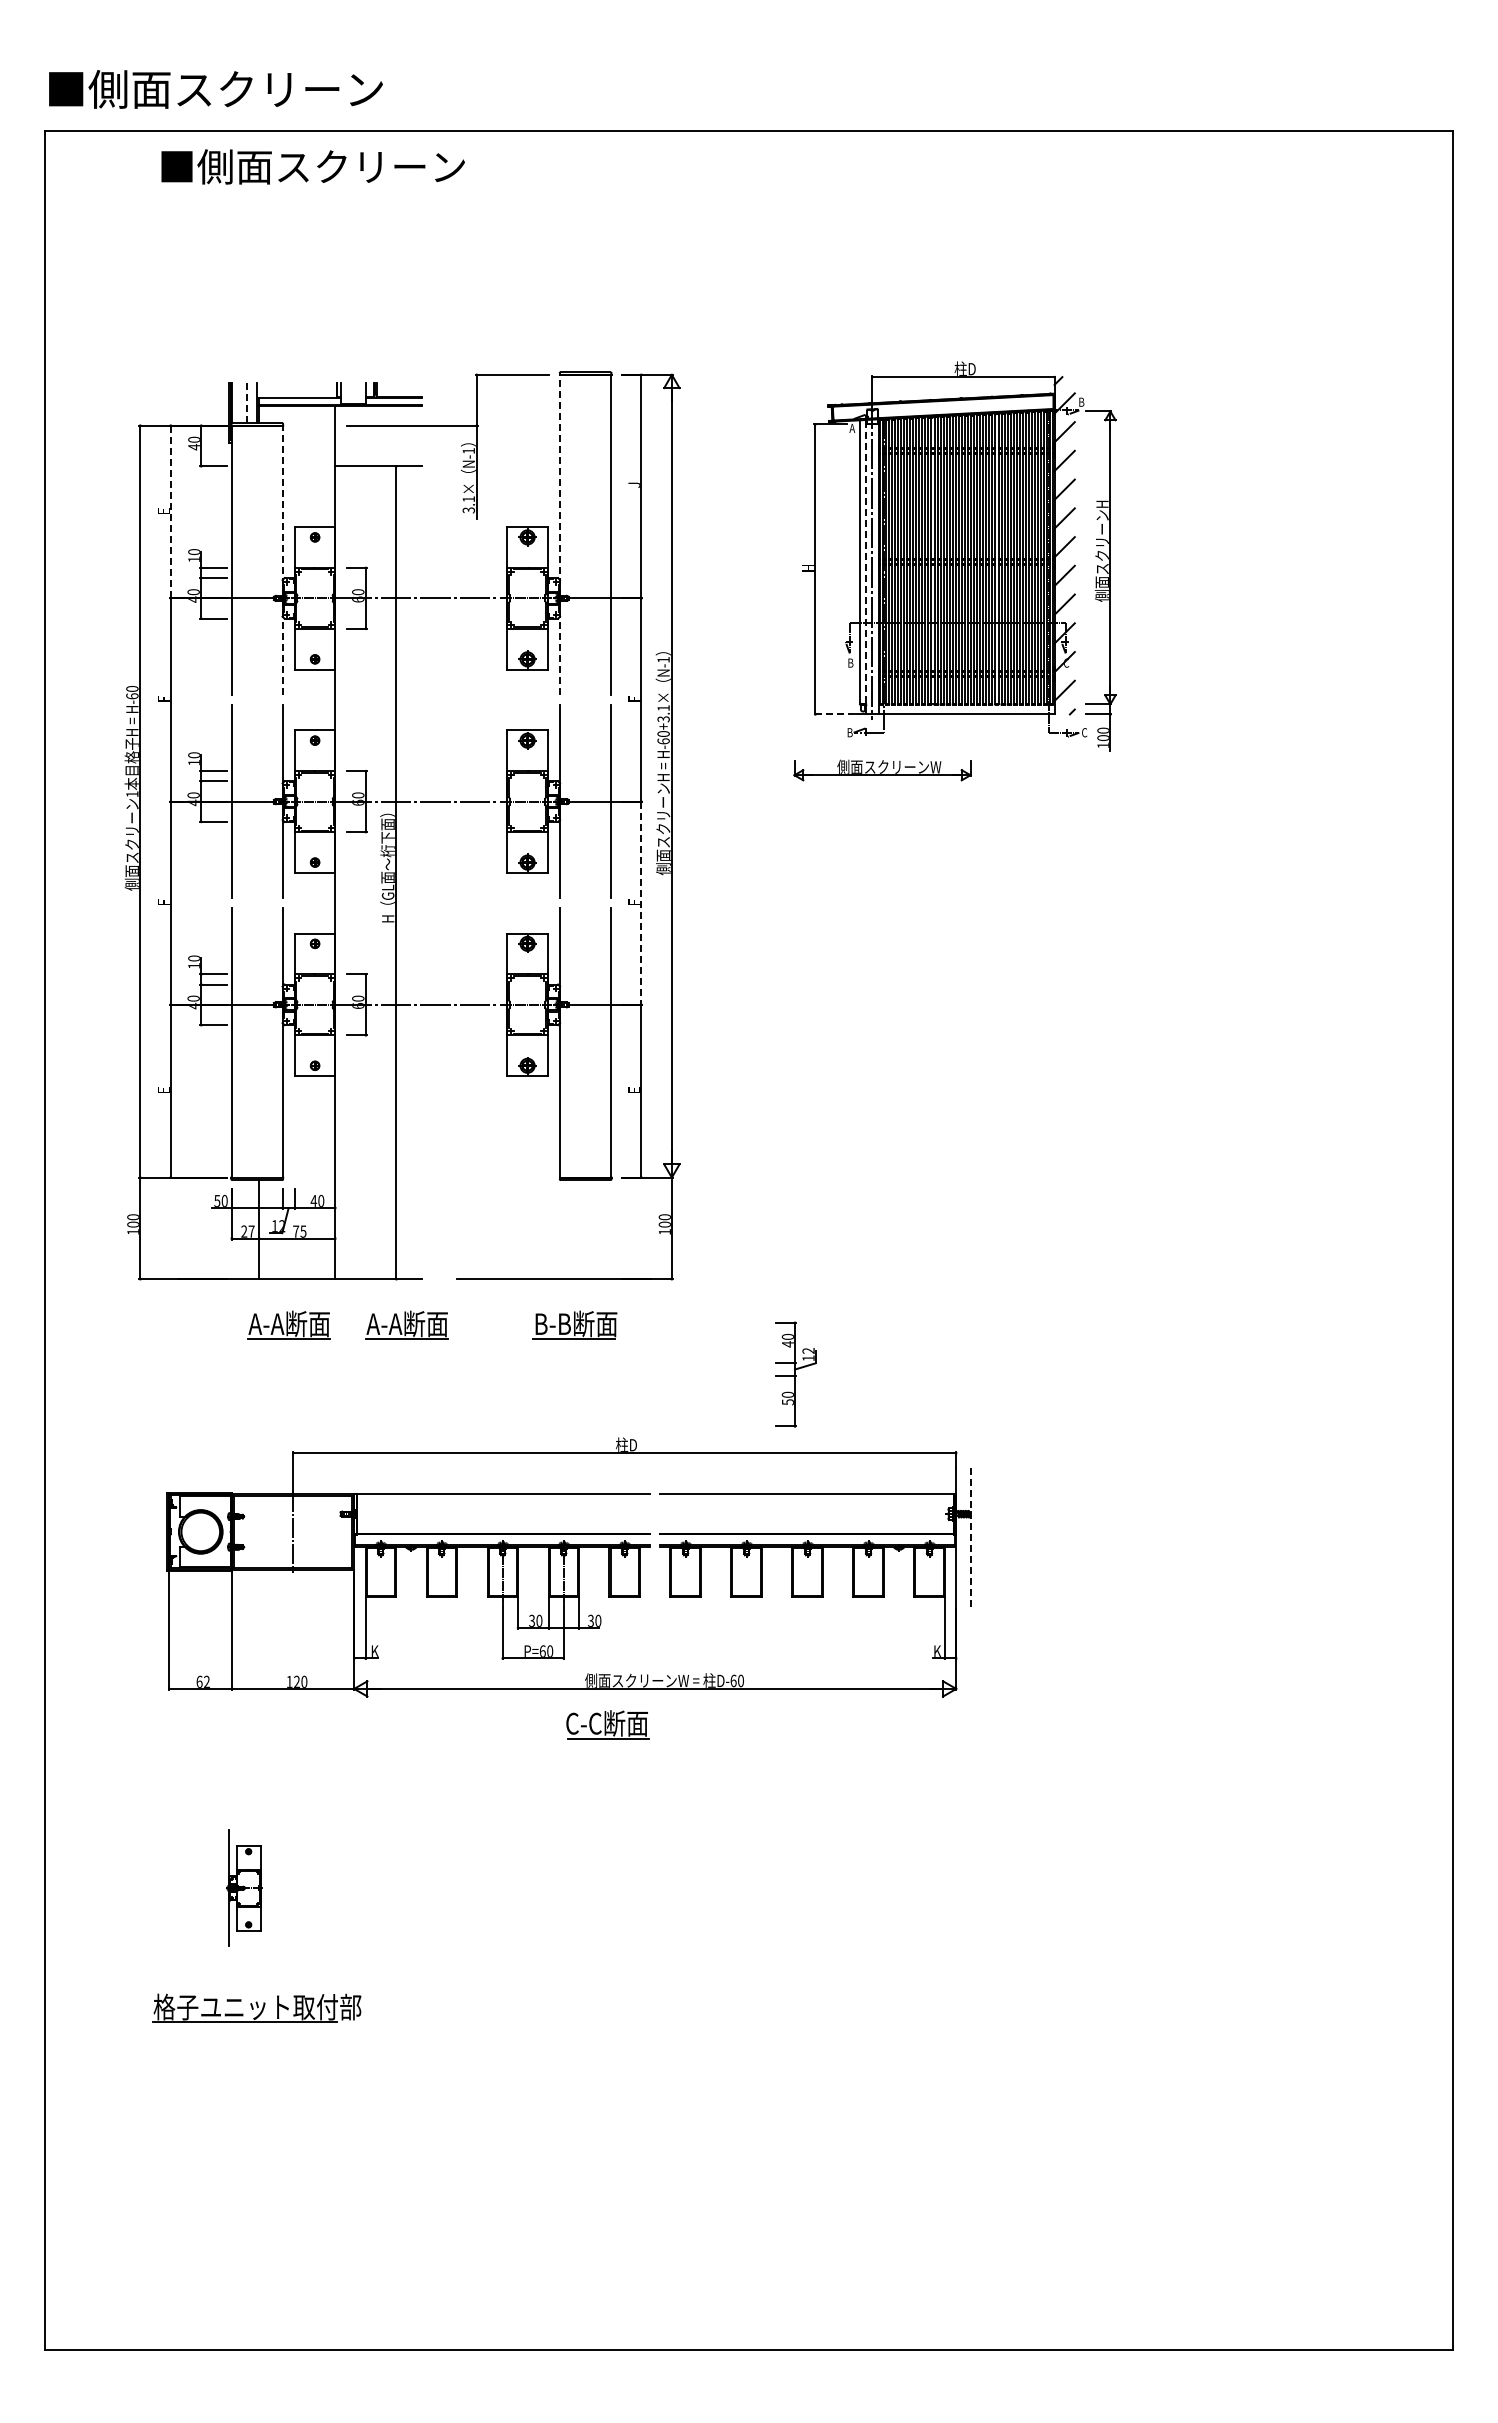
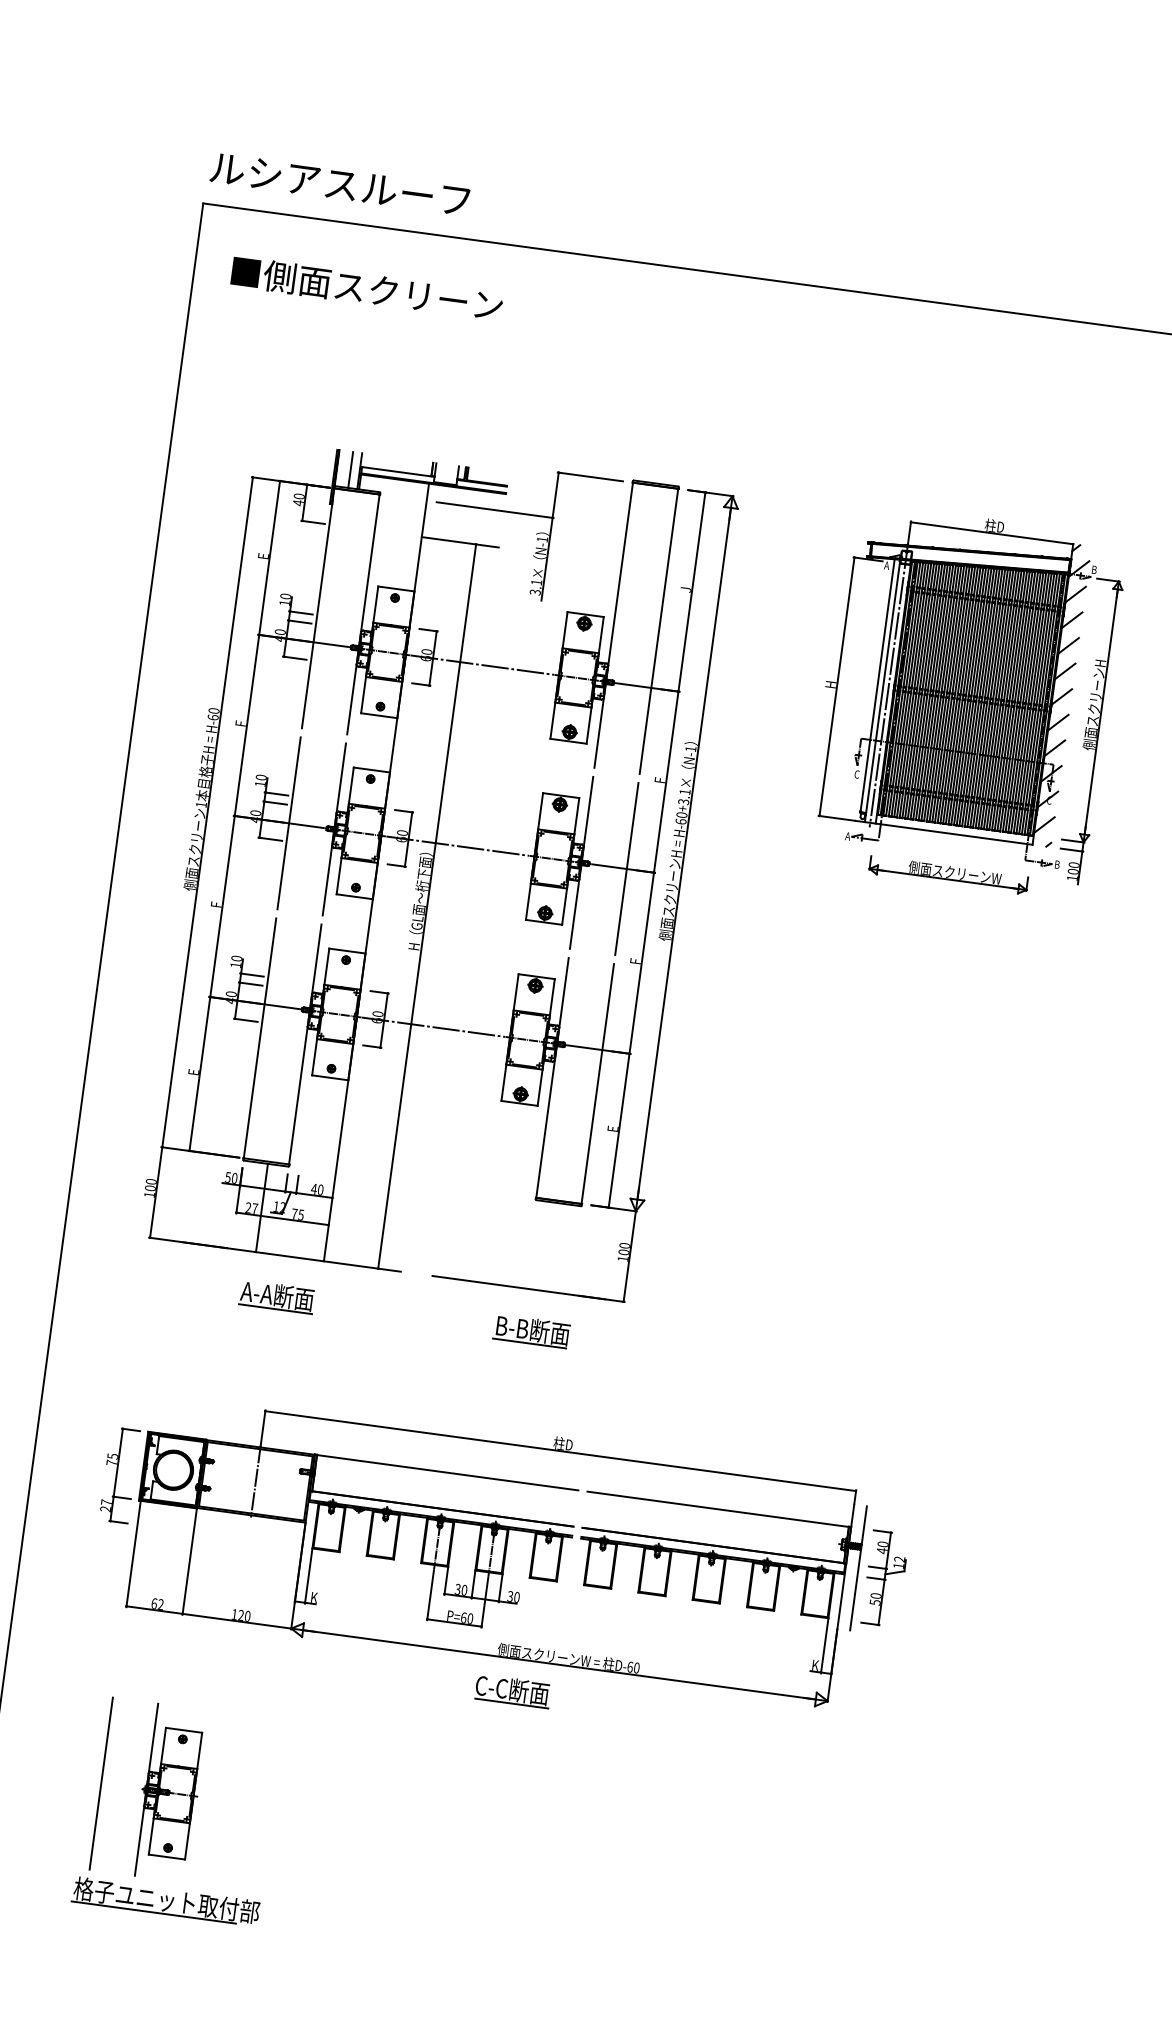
text: (215, 89) -> (360, 186), ■側面スクリーン -> ルシアスルーフ
text: (312, 166) -> (366, 288), moved
line: (247, 402) -> (351, 469), dashed -> solid
line: (170, 512) -> (269, 558), dashed -> solid
line: (560, 534) -> (614, 624), dashed -> solid
line: (282, 560) -> (363, 614), dashed -> solid
line: (866, 566) -> (882, 690), dashed -> solid
text: (850, 662) -> (857, 773), B -> C
line: (834, 714) -> (836, 818), dashed -> solid
text: (849, 732) -> (847, 836), B -> A
text: (1084, 732) -> (1057, 864), C -> B
part: (882, 770) -> (948, 875), moved
line: (641, 903) -> (641, 963), dashed -> solid
part: (406, 1324) -> (381, 1310), removed
part: (795, 1374) -> (885, 1578), moved
line: (970, 1538) -> (858, 1568), dashed -> solid
part: (141, 1545) -> (119, 1475), added
line: (167, 1887) -> (101, 1783), added
part: (244, 1888) -> (169, 1793), size x1.67

